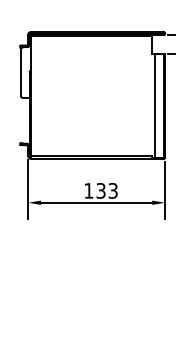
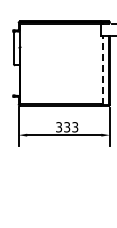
line: (155, 105) -> (103, 70), solid -> dashed
text: (89, 191) -> (59, 127), 133 -> 333

